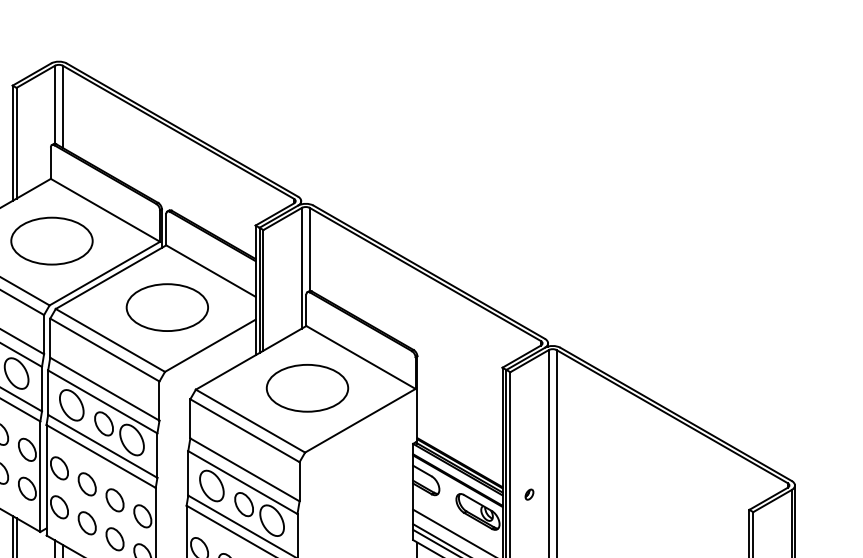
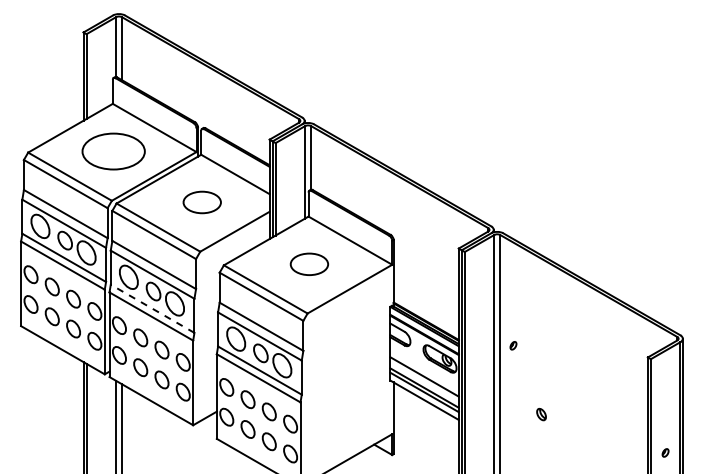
part: (167, 307) -> (202, 202), size x0.6
part: (307, 388) -> (309, 264), size x0.6
line: (102, 446) -> (152, 308), solid -> dashed
part: (529, 494) -> (513, 345), moved

